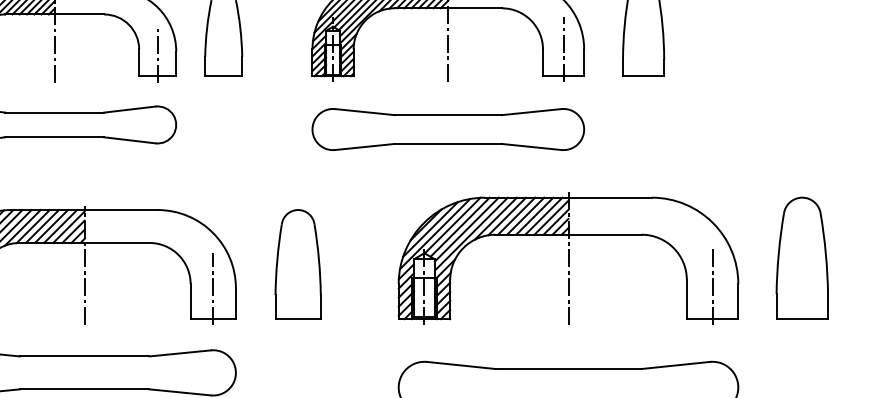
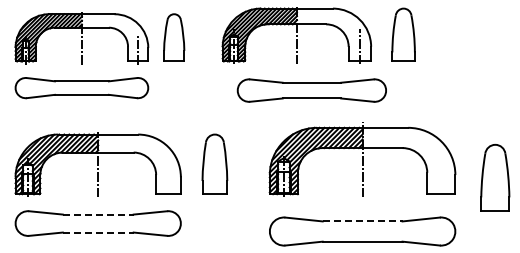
part: (447, 129) -> (311, 90), moved
part: (802, 257) -> (495, 177), moved
line: (712, 286) -> (441, 176), removed
line: (213, 288) -> (168, 177), removed
line: (85, 356) -> (98, 214), solid -> dashed
line: (568, 369) -> (362, 221), solid -> dashed
line: (85, 389) -> (98, 232), solid -> dashed

